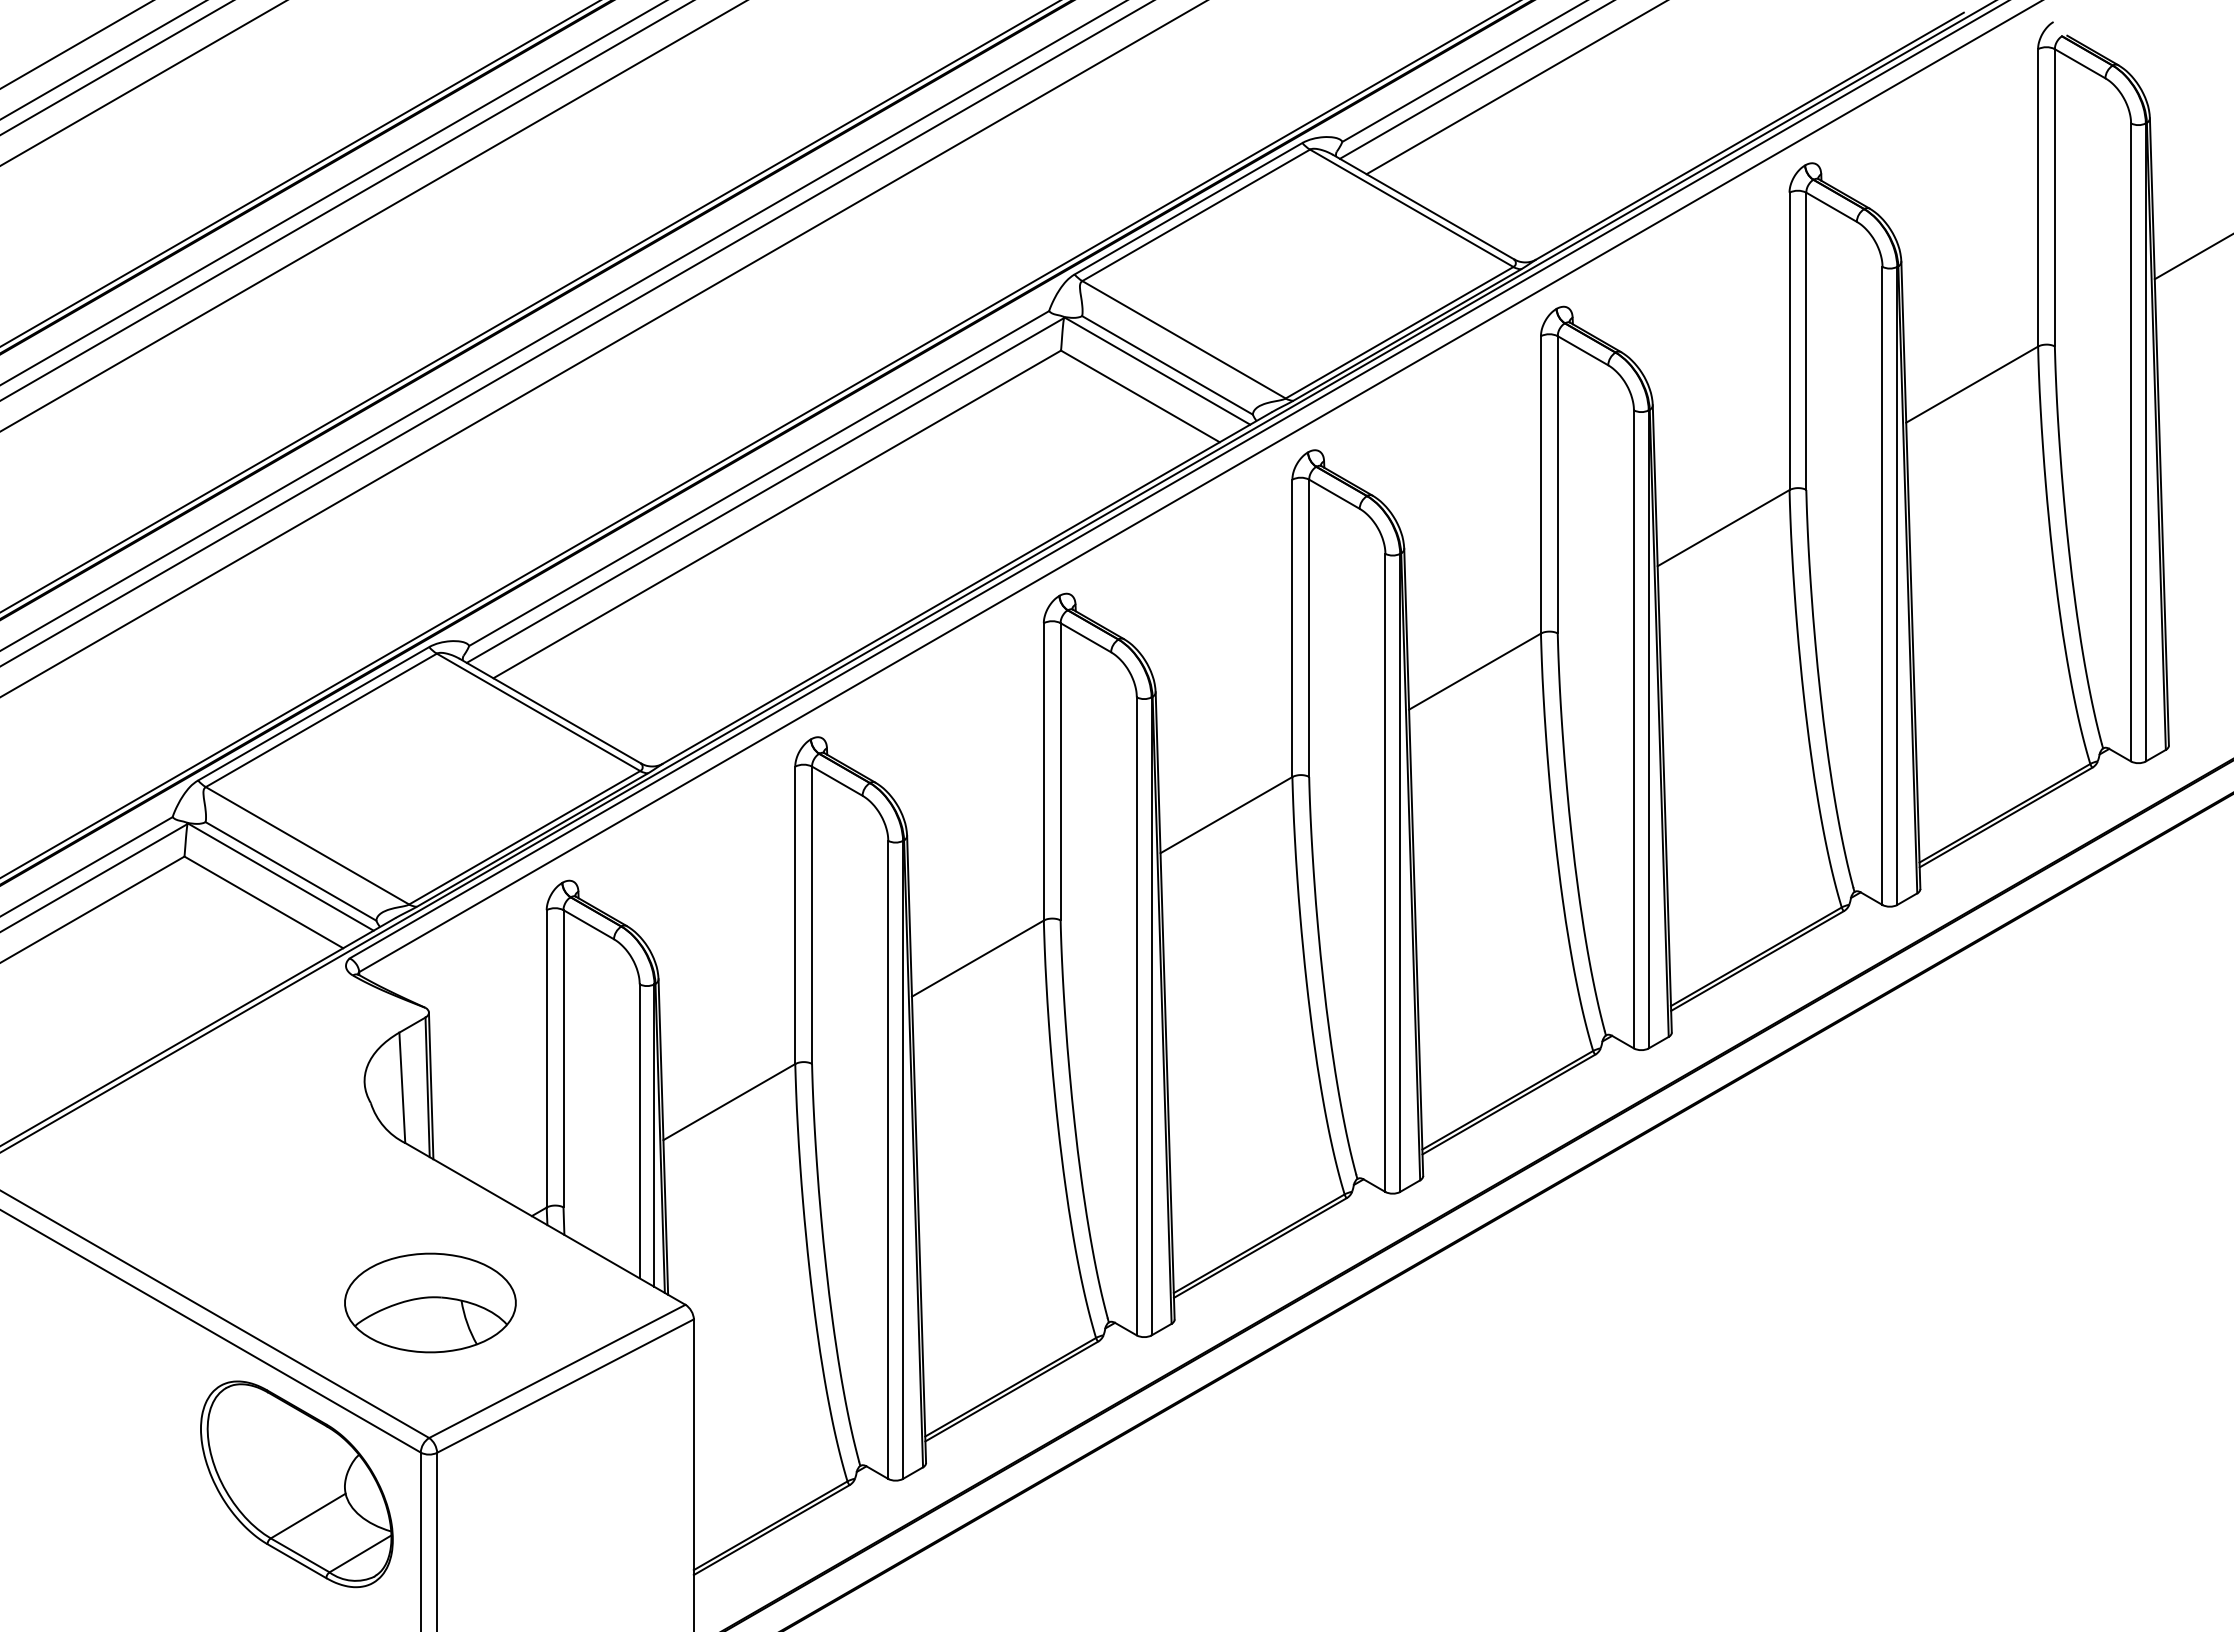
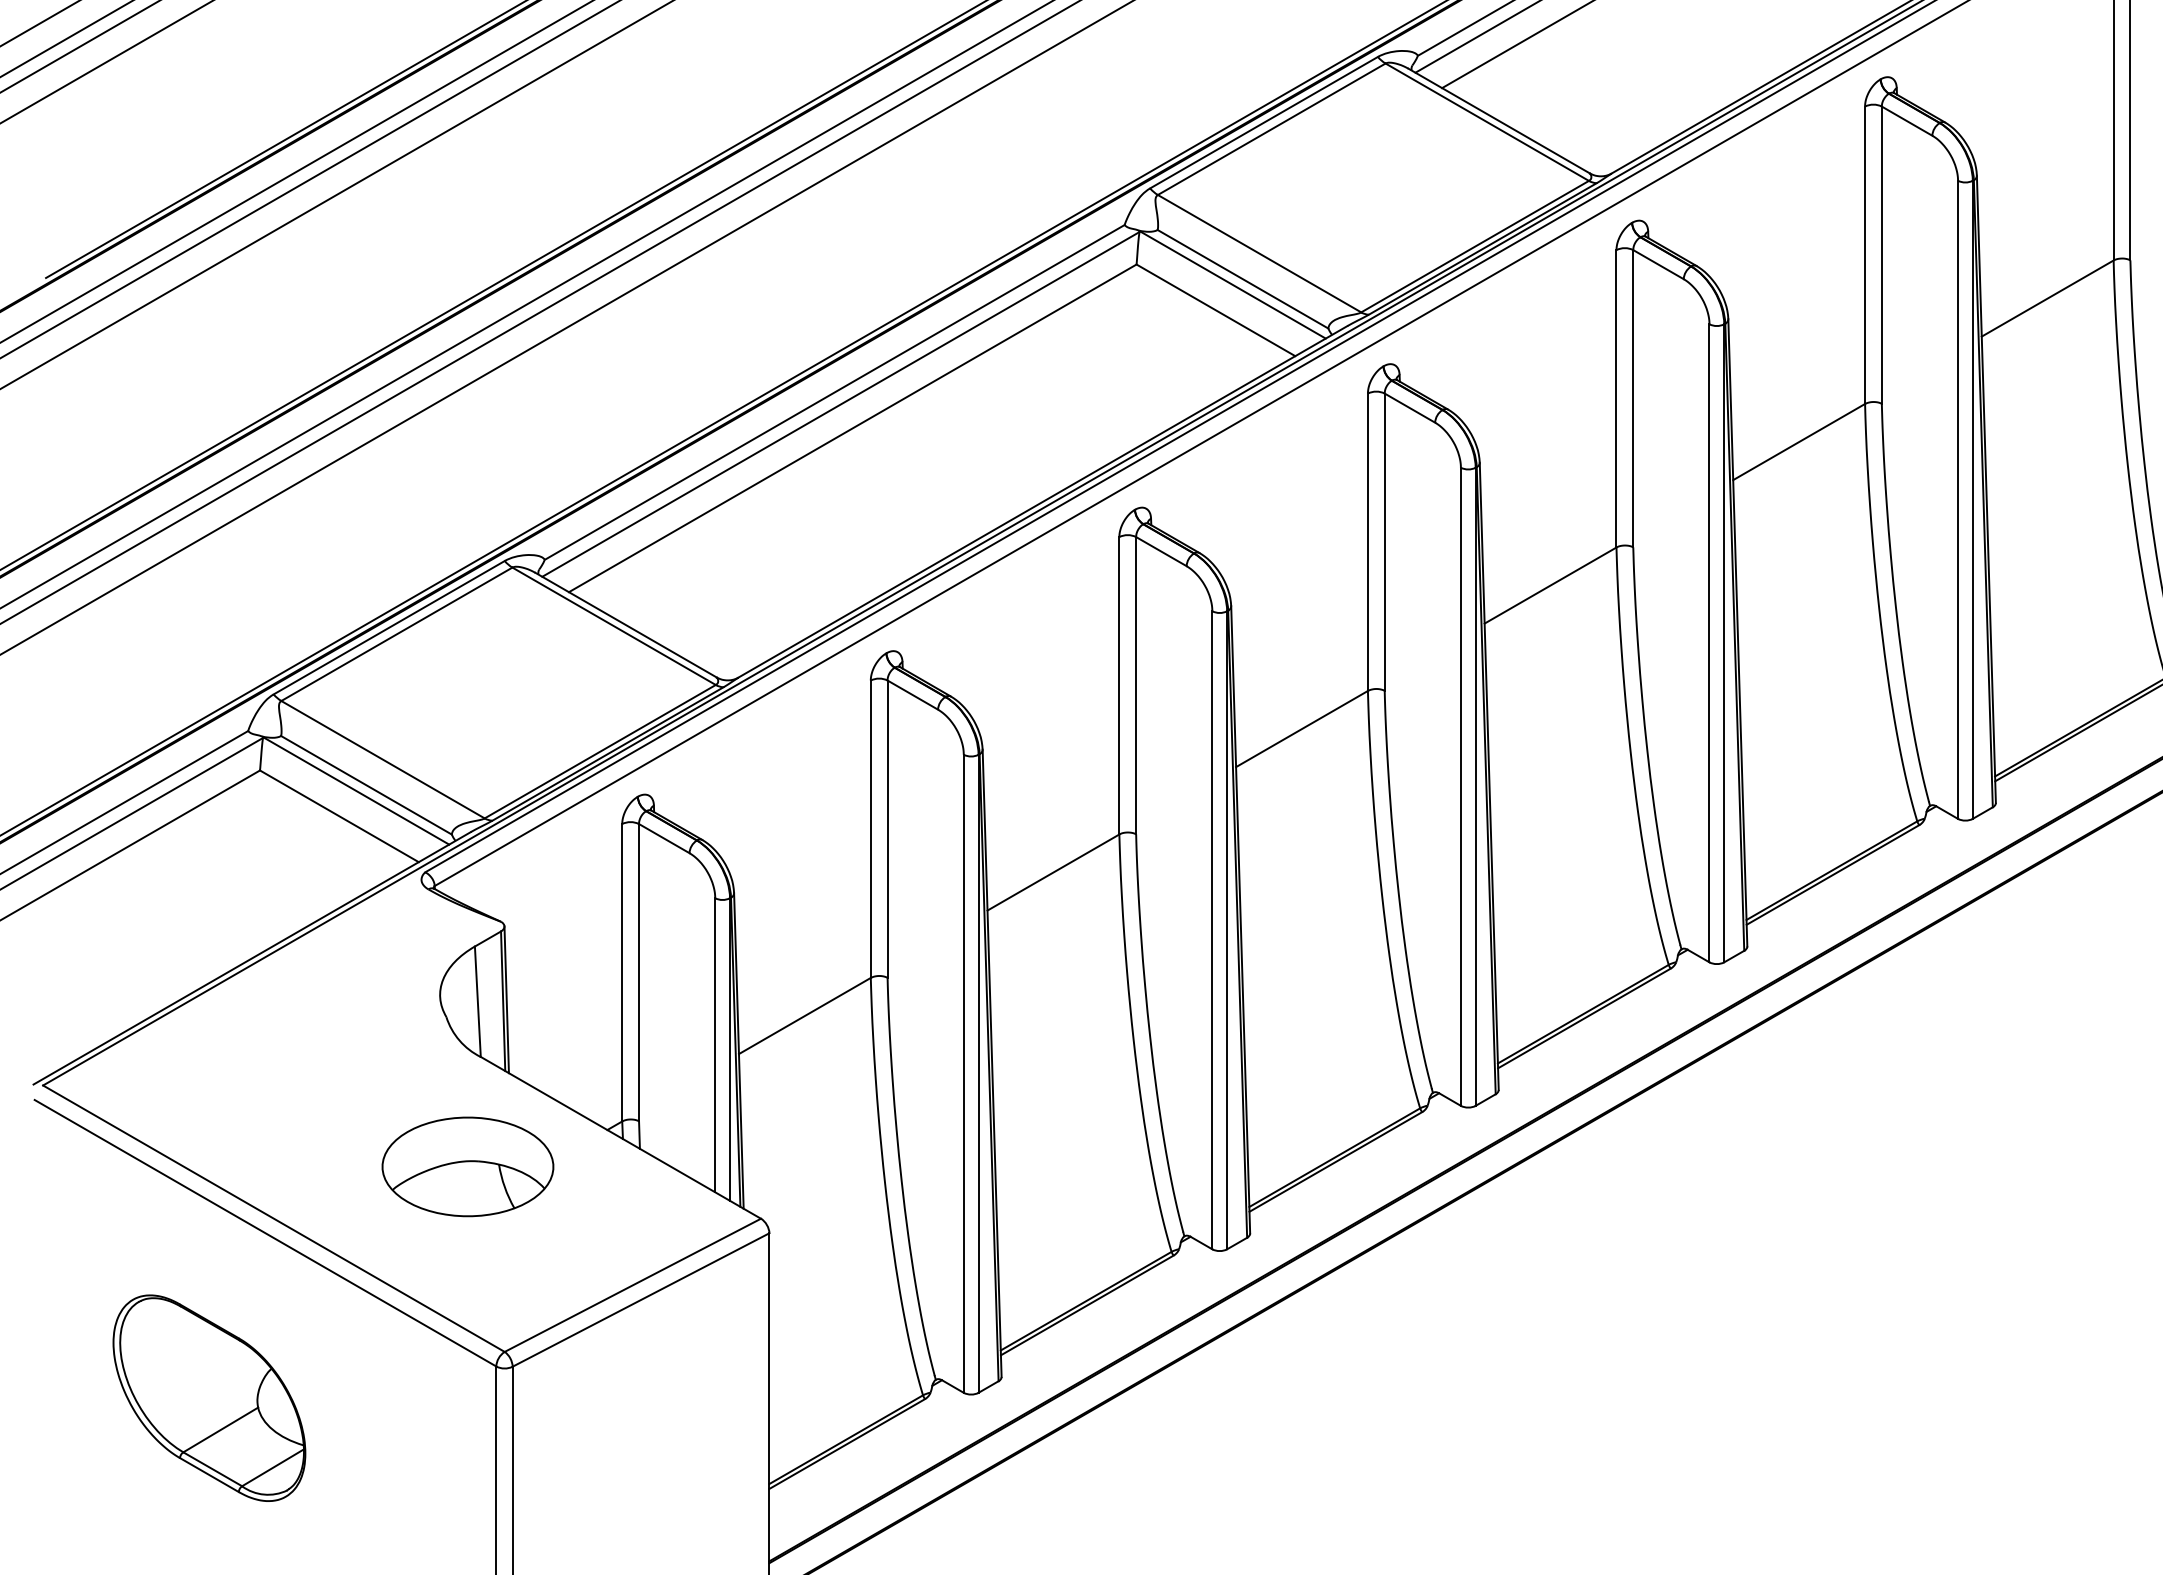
part: (430, 1302) -> (468, 1166), moved
part: (296, 1484) -> (209, 1398), moved

